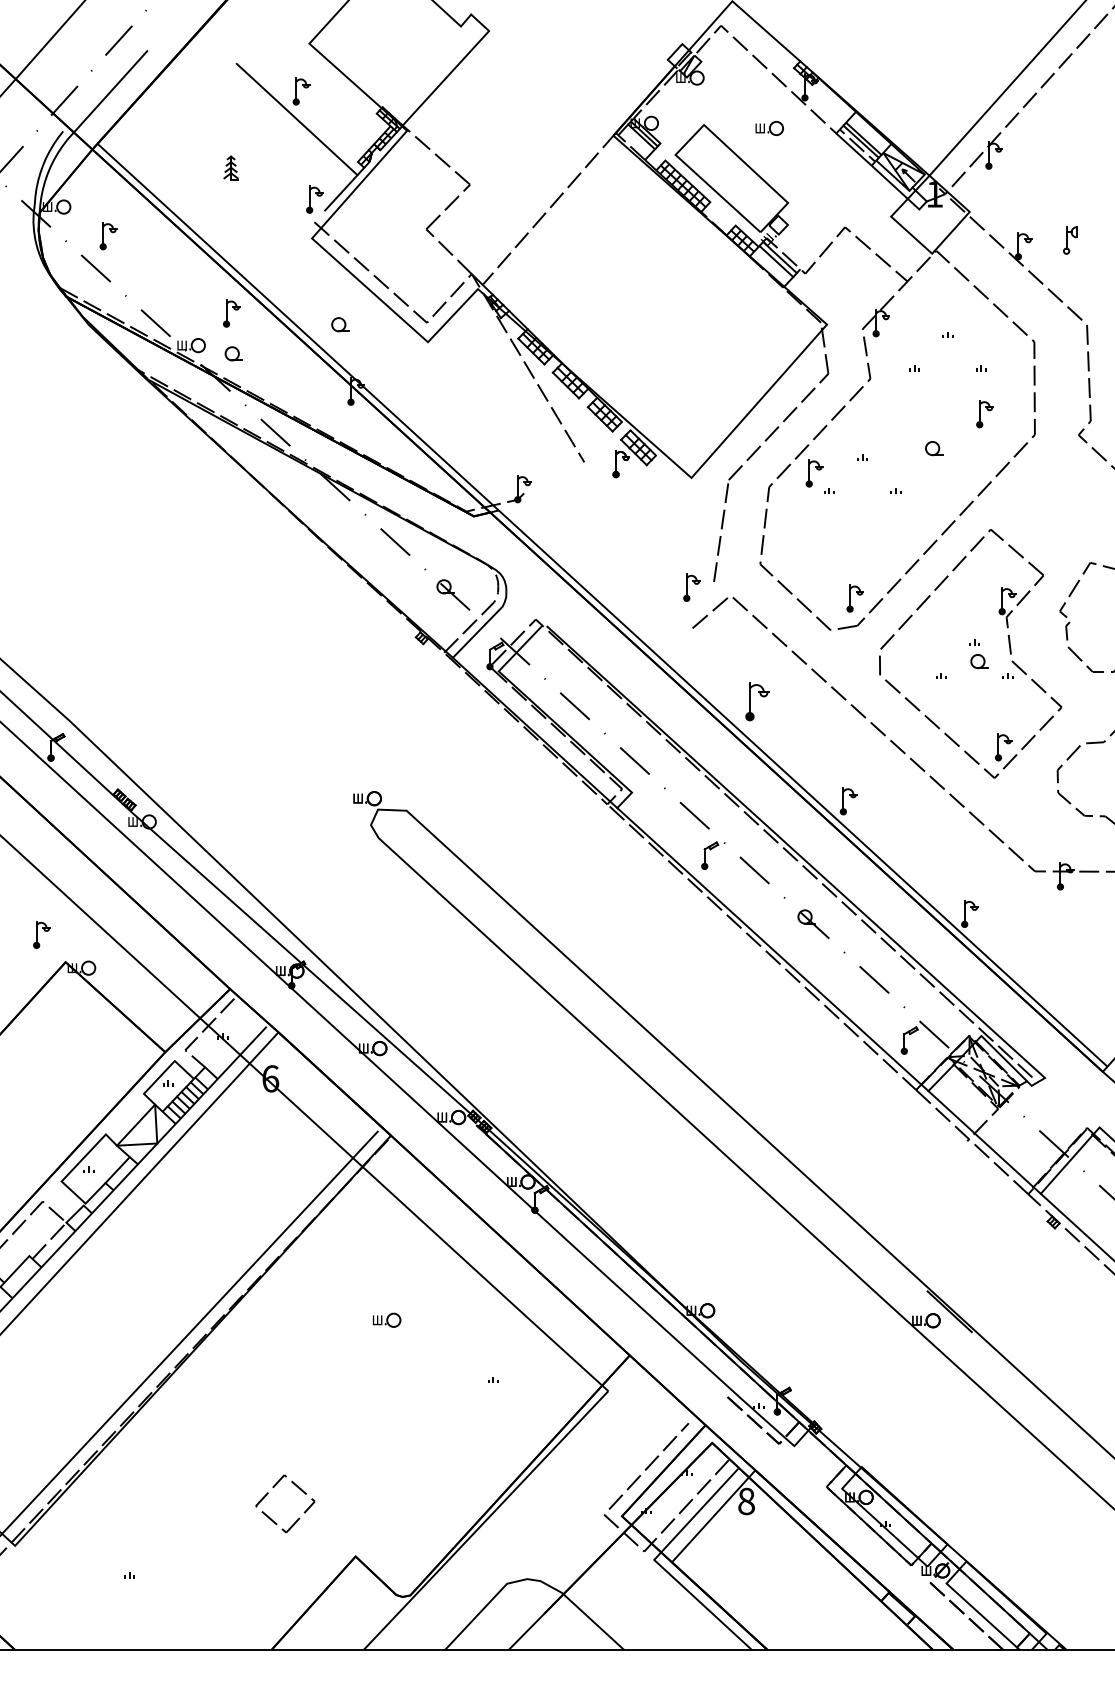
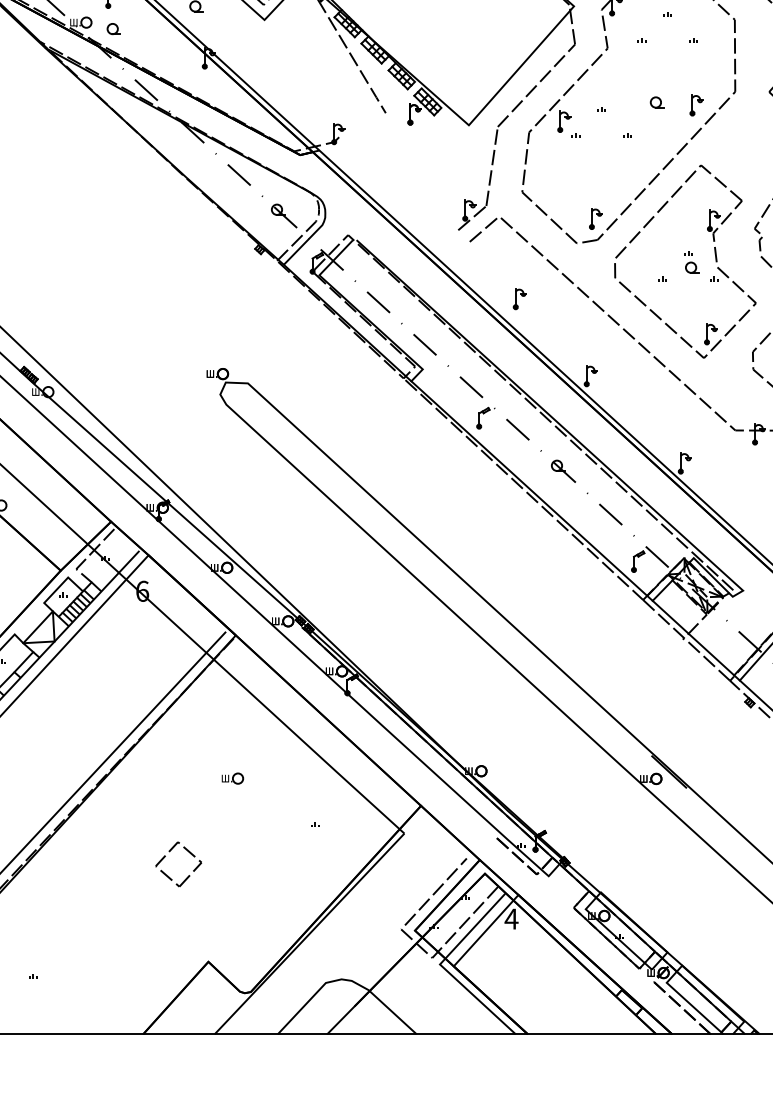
part: (984, 414) -> (696, 105), moved
line: (695, 597) -> (472, 218), added
part: (756, 701) -> (519, 298), size x0.71
text: (746, 1501) -> (511, 919), 8 -> 4
part: (298, 1517) -> (188, 874), moved

